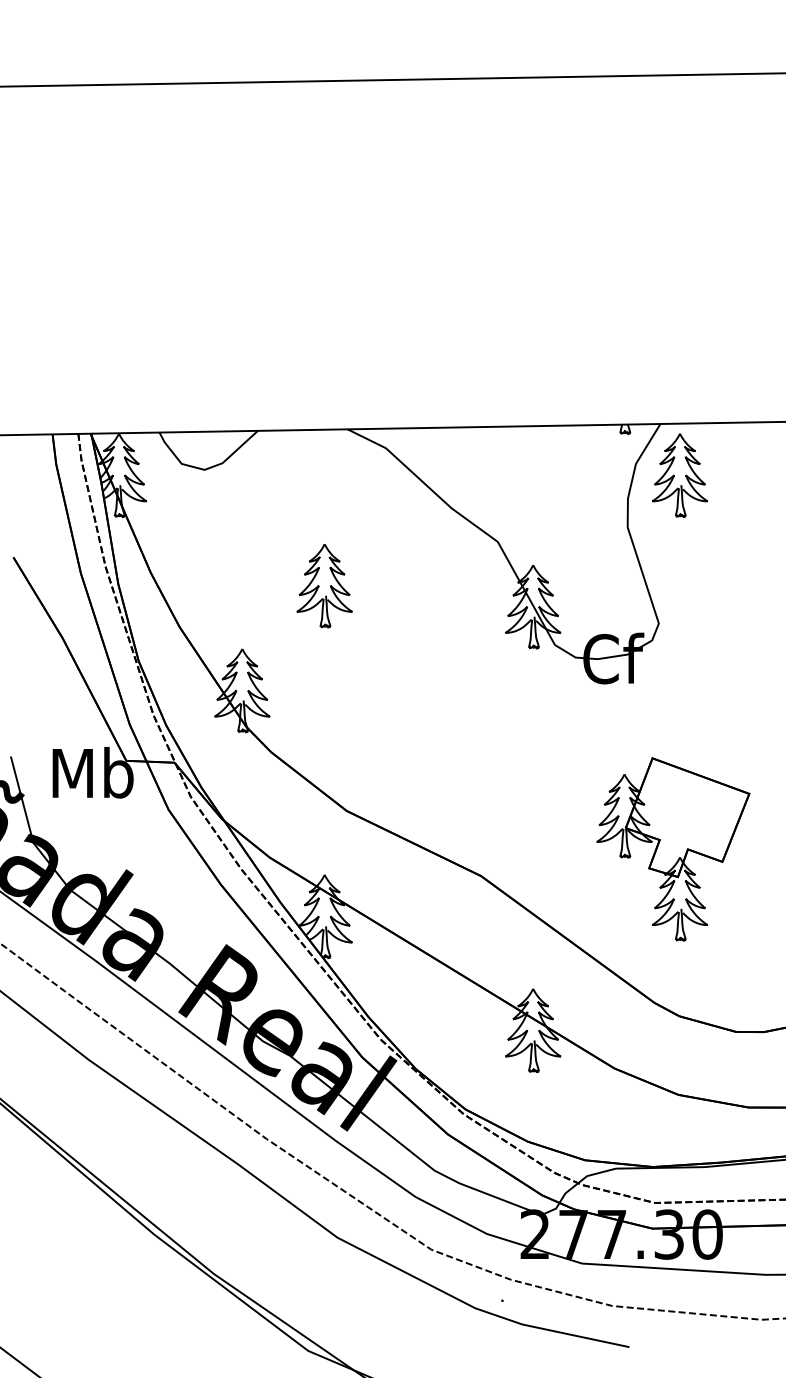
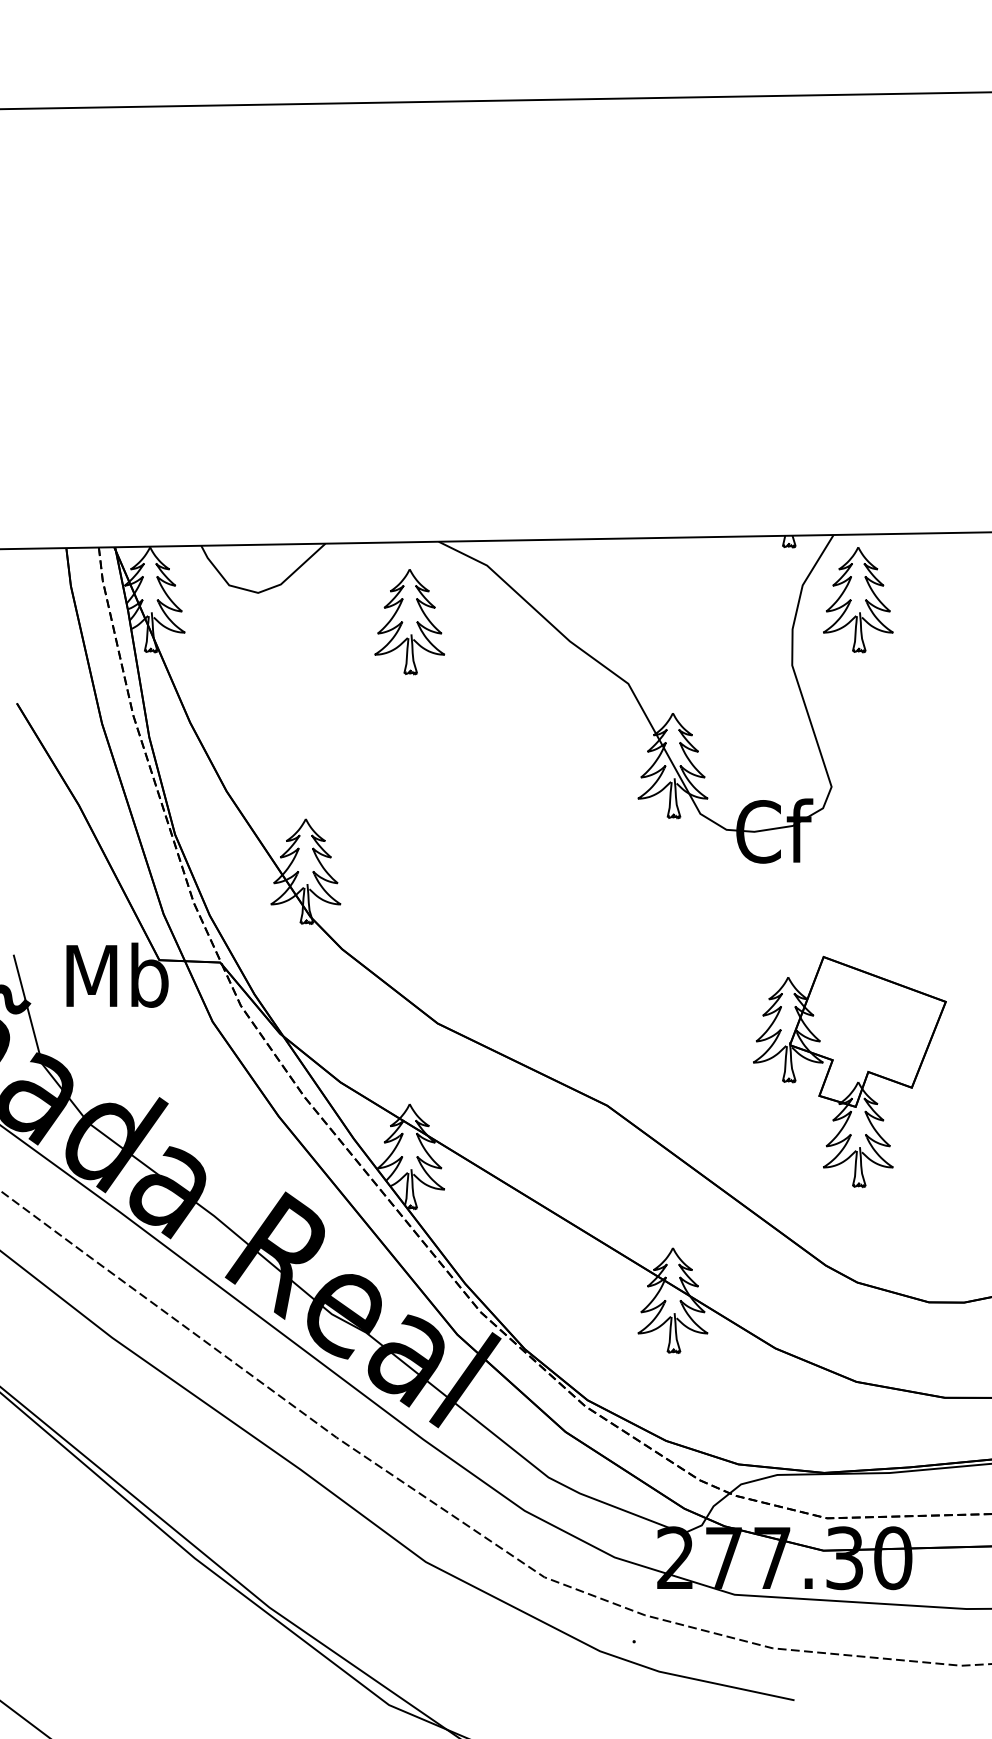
part: (324, 586) -> (409, 622), moved

